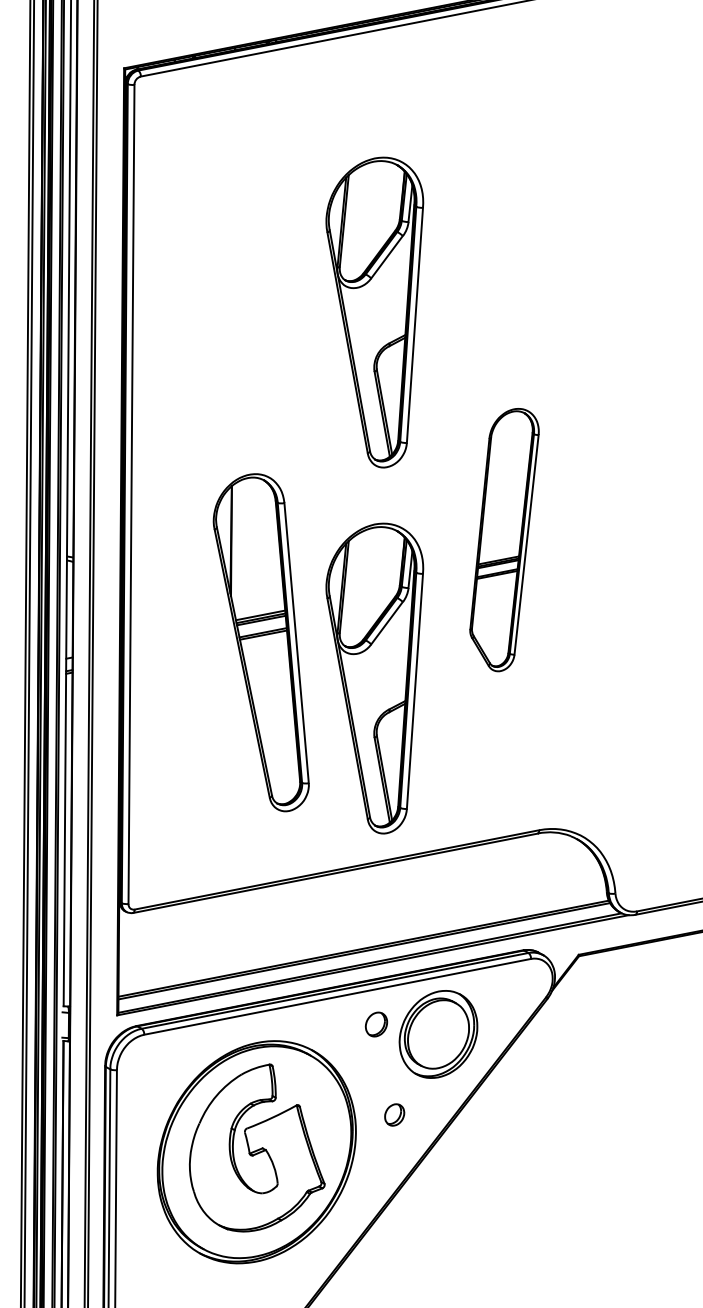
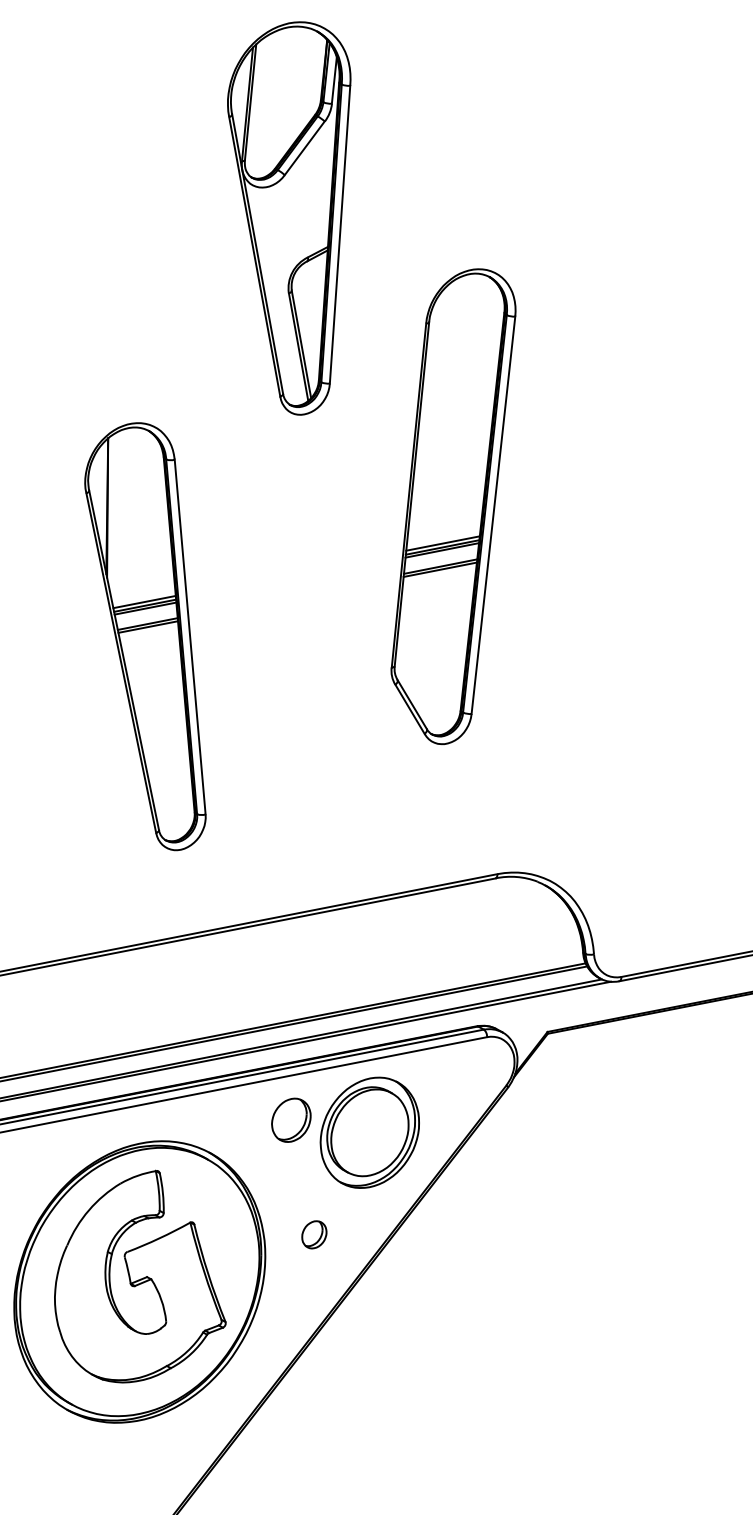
part: (504, 539) -> (453, 505), size x1.43
part: (374, 678) -> (288, 681), removed
part: (376, 1024) -> (291, 1120), size x1.43

